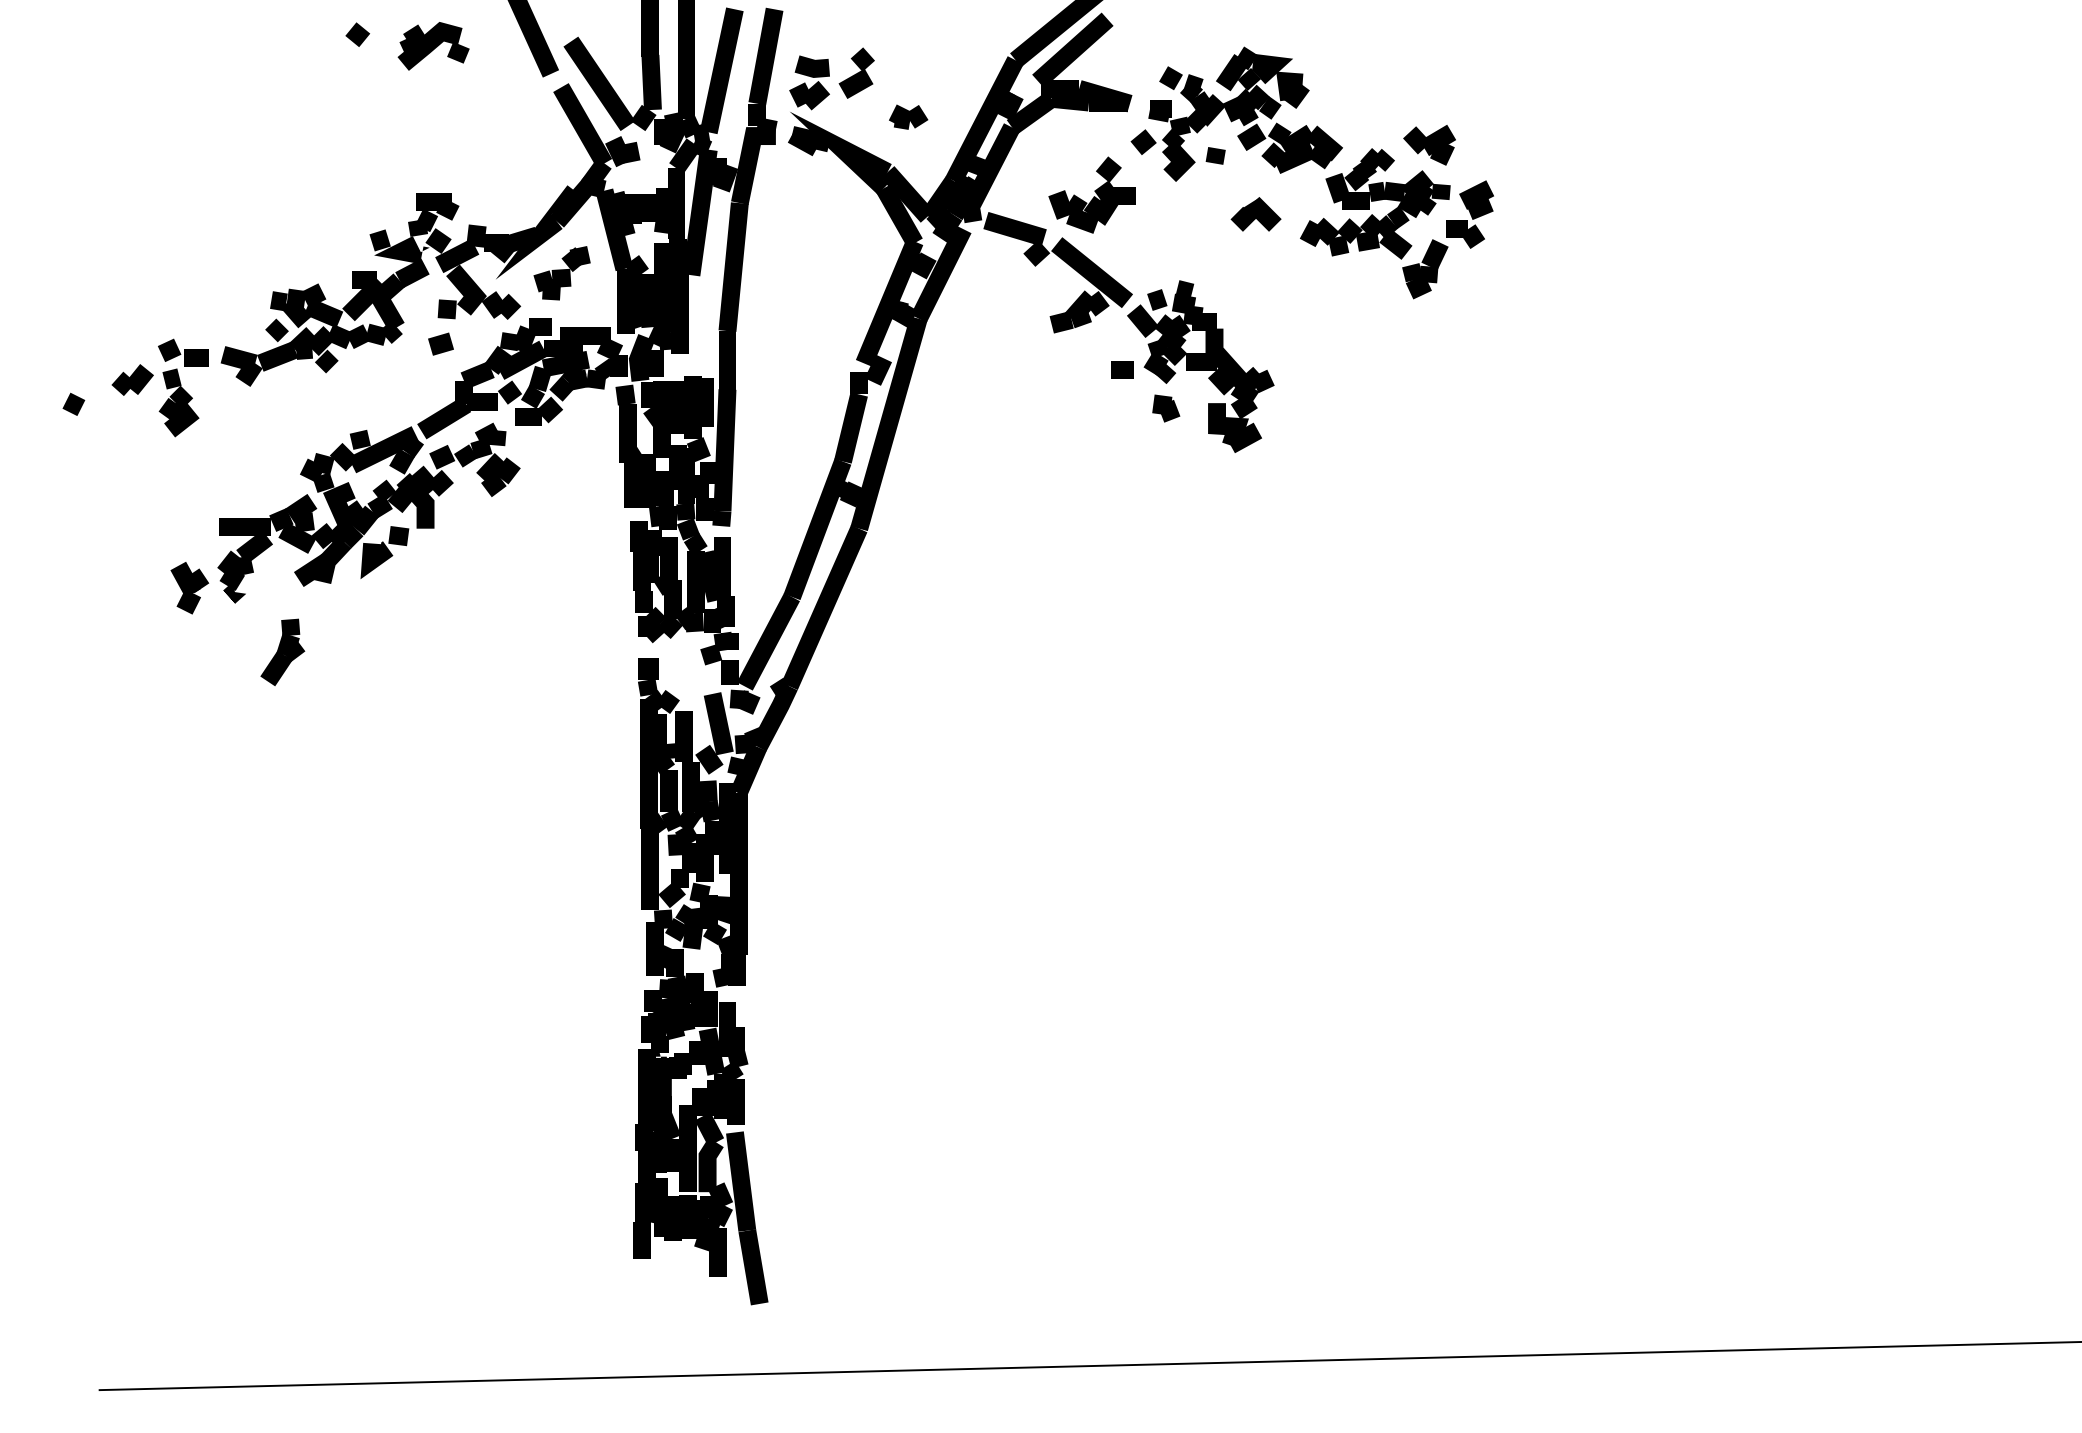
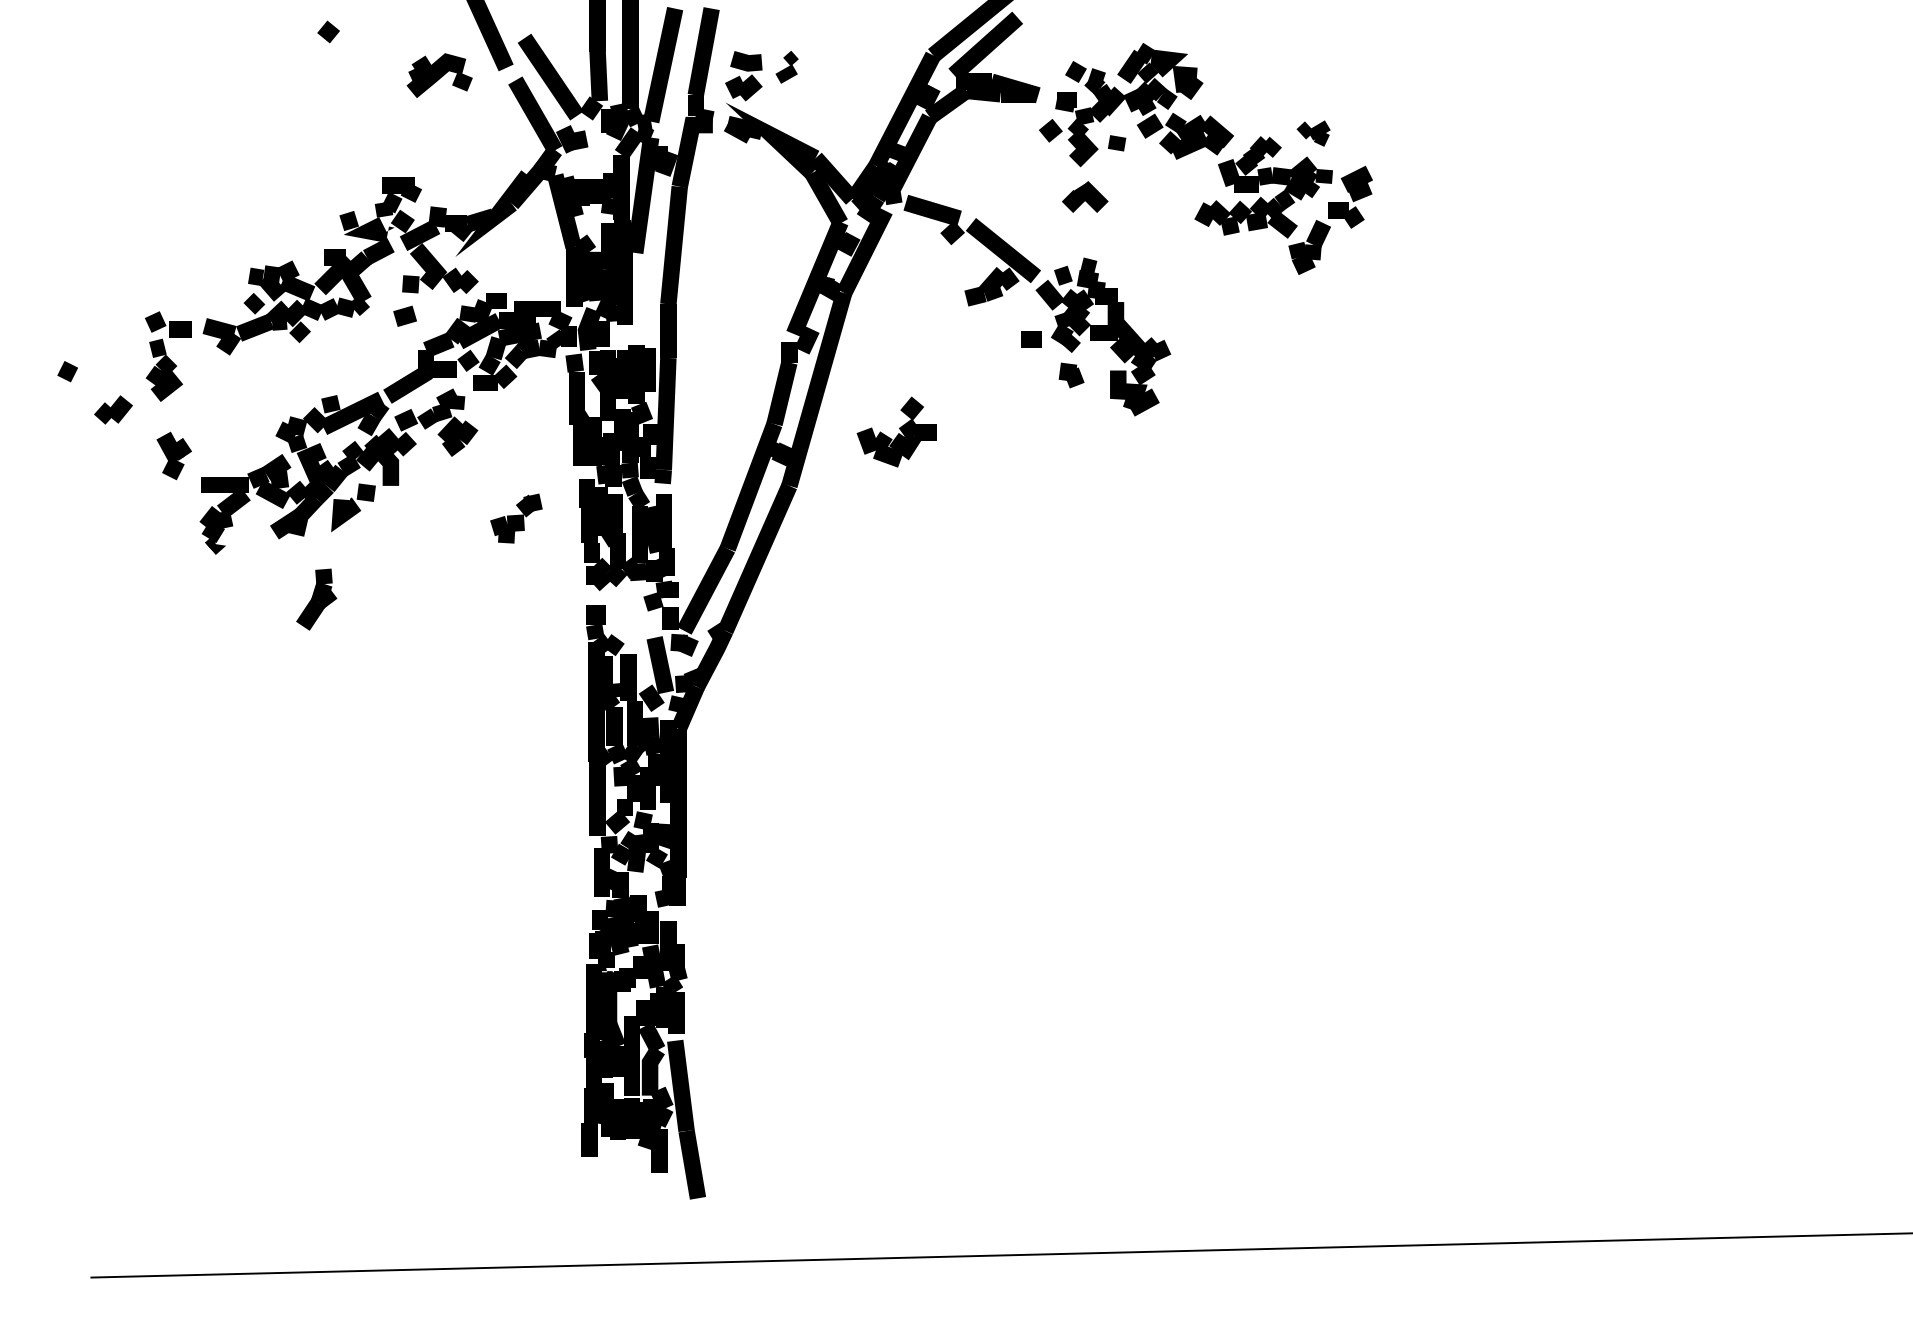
part: (433, 46) -> (439, 75), moved
part: (856, 72) -> (786, 66), size x0.7
part: (908, 116) -> (834, 107), removed
part: (1429, 145) -> (1313, 133), size x0.7
part: (1091, 194) -> (896, 431), moved
part: (1255, 214) -> (1084, 197), moved
part: (561, 273) -> (515, 518), moved
part: (132, 379) -> (113, 409), moved
part: (189, 588) -> (173, 456), moved
part: (282, 652) -> (316, 599), moved

